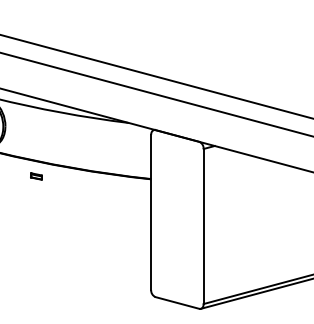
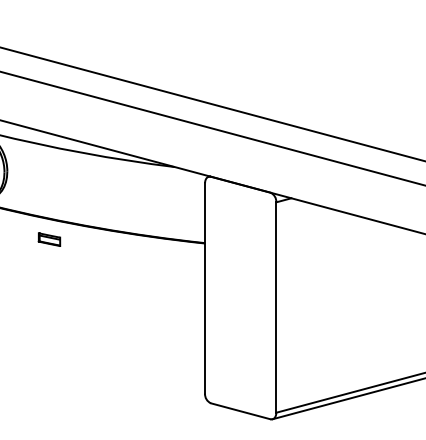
part: (36, 176) -> (49, 239), size x1.43

